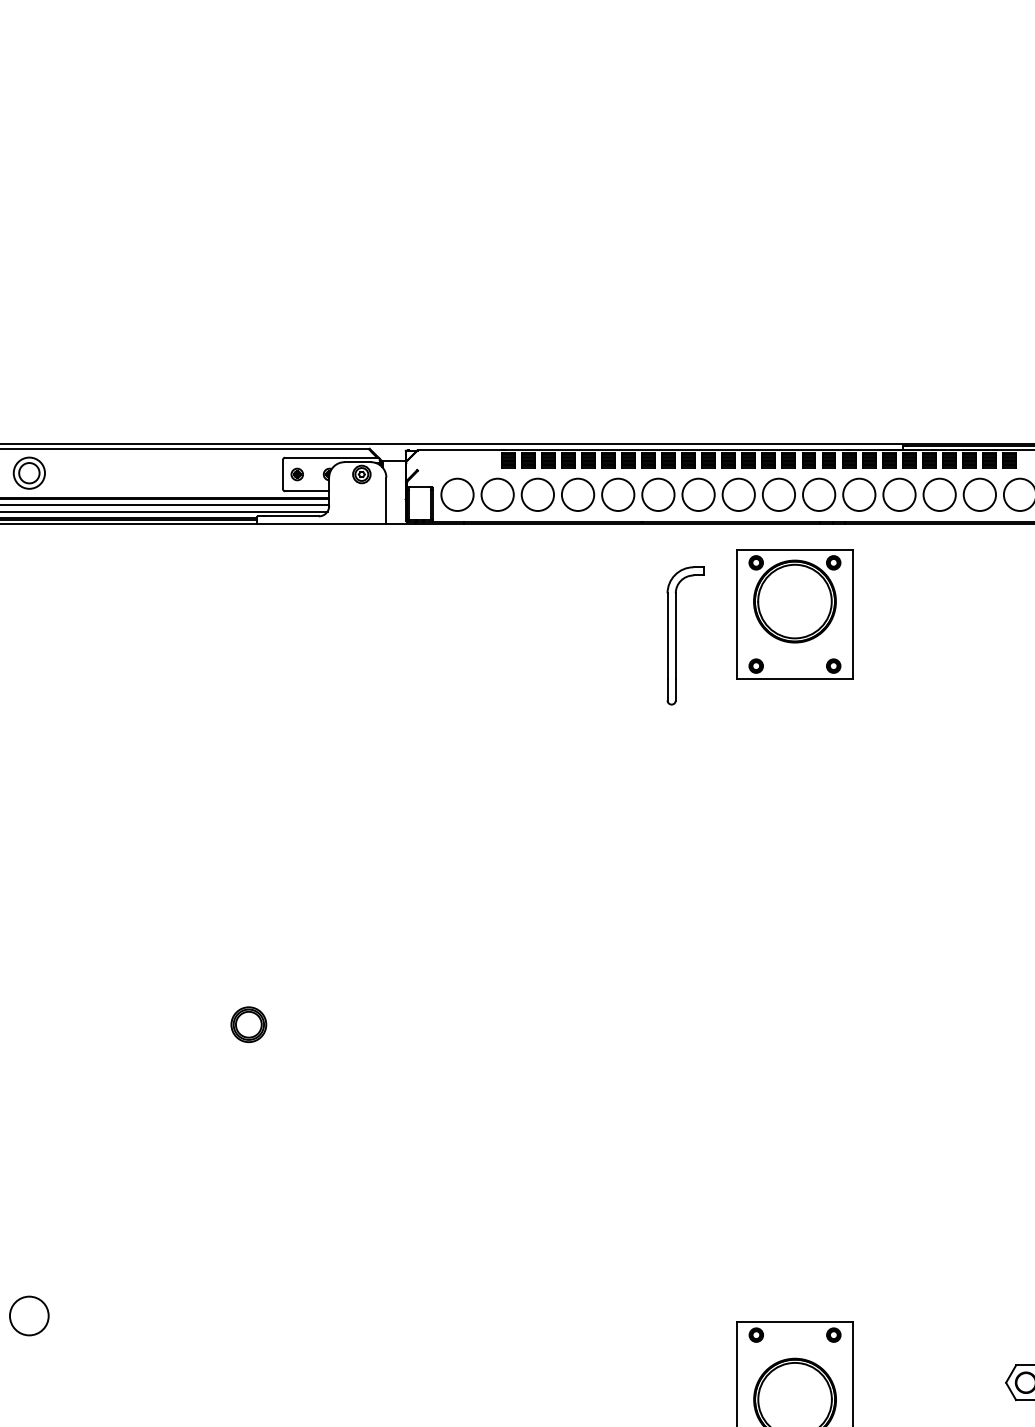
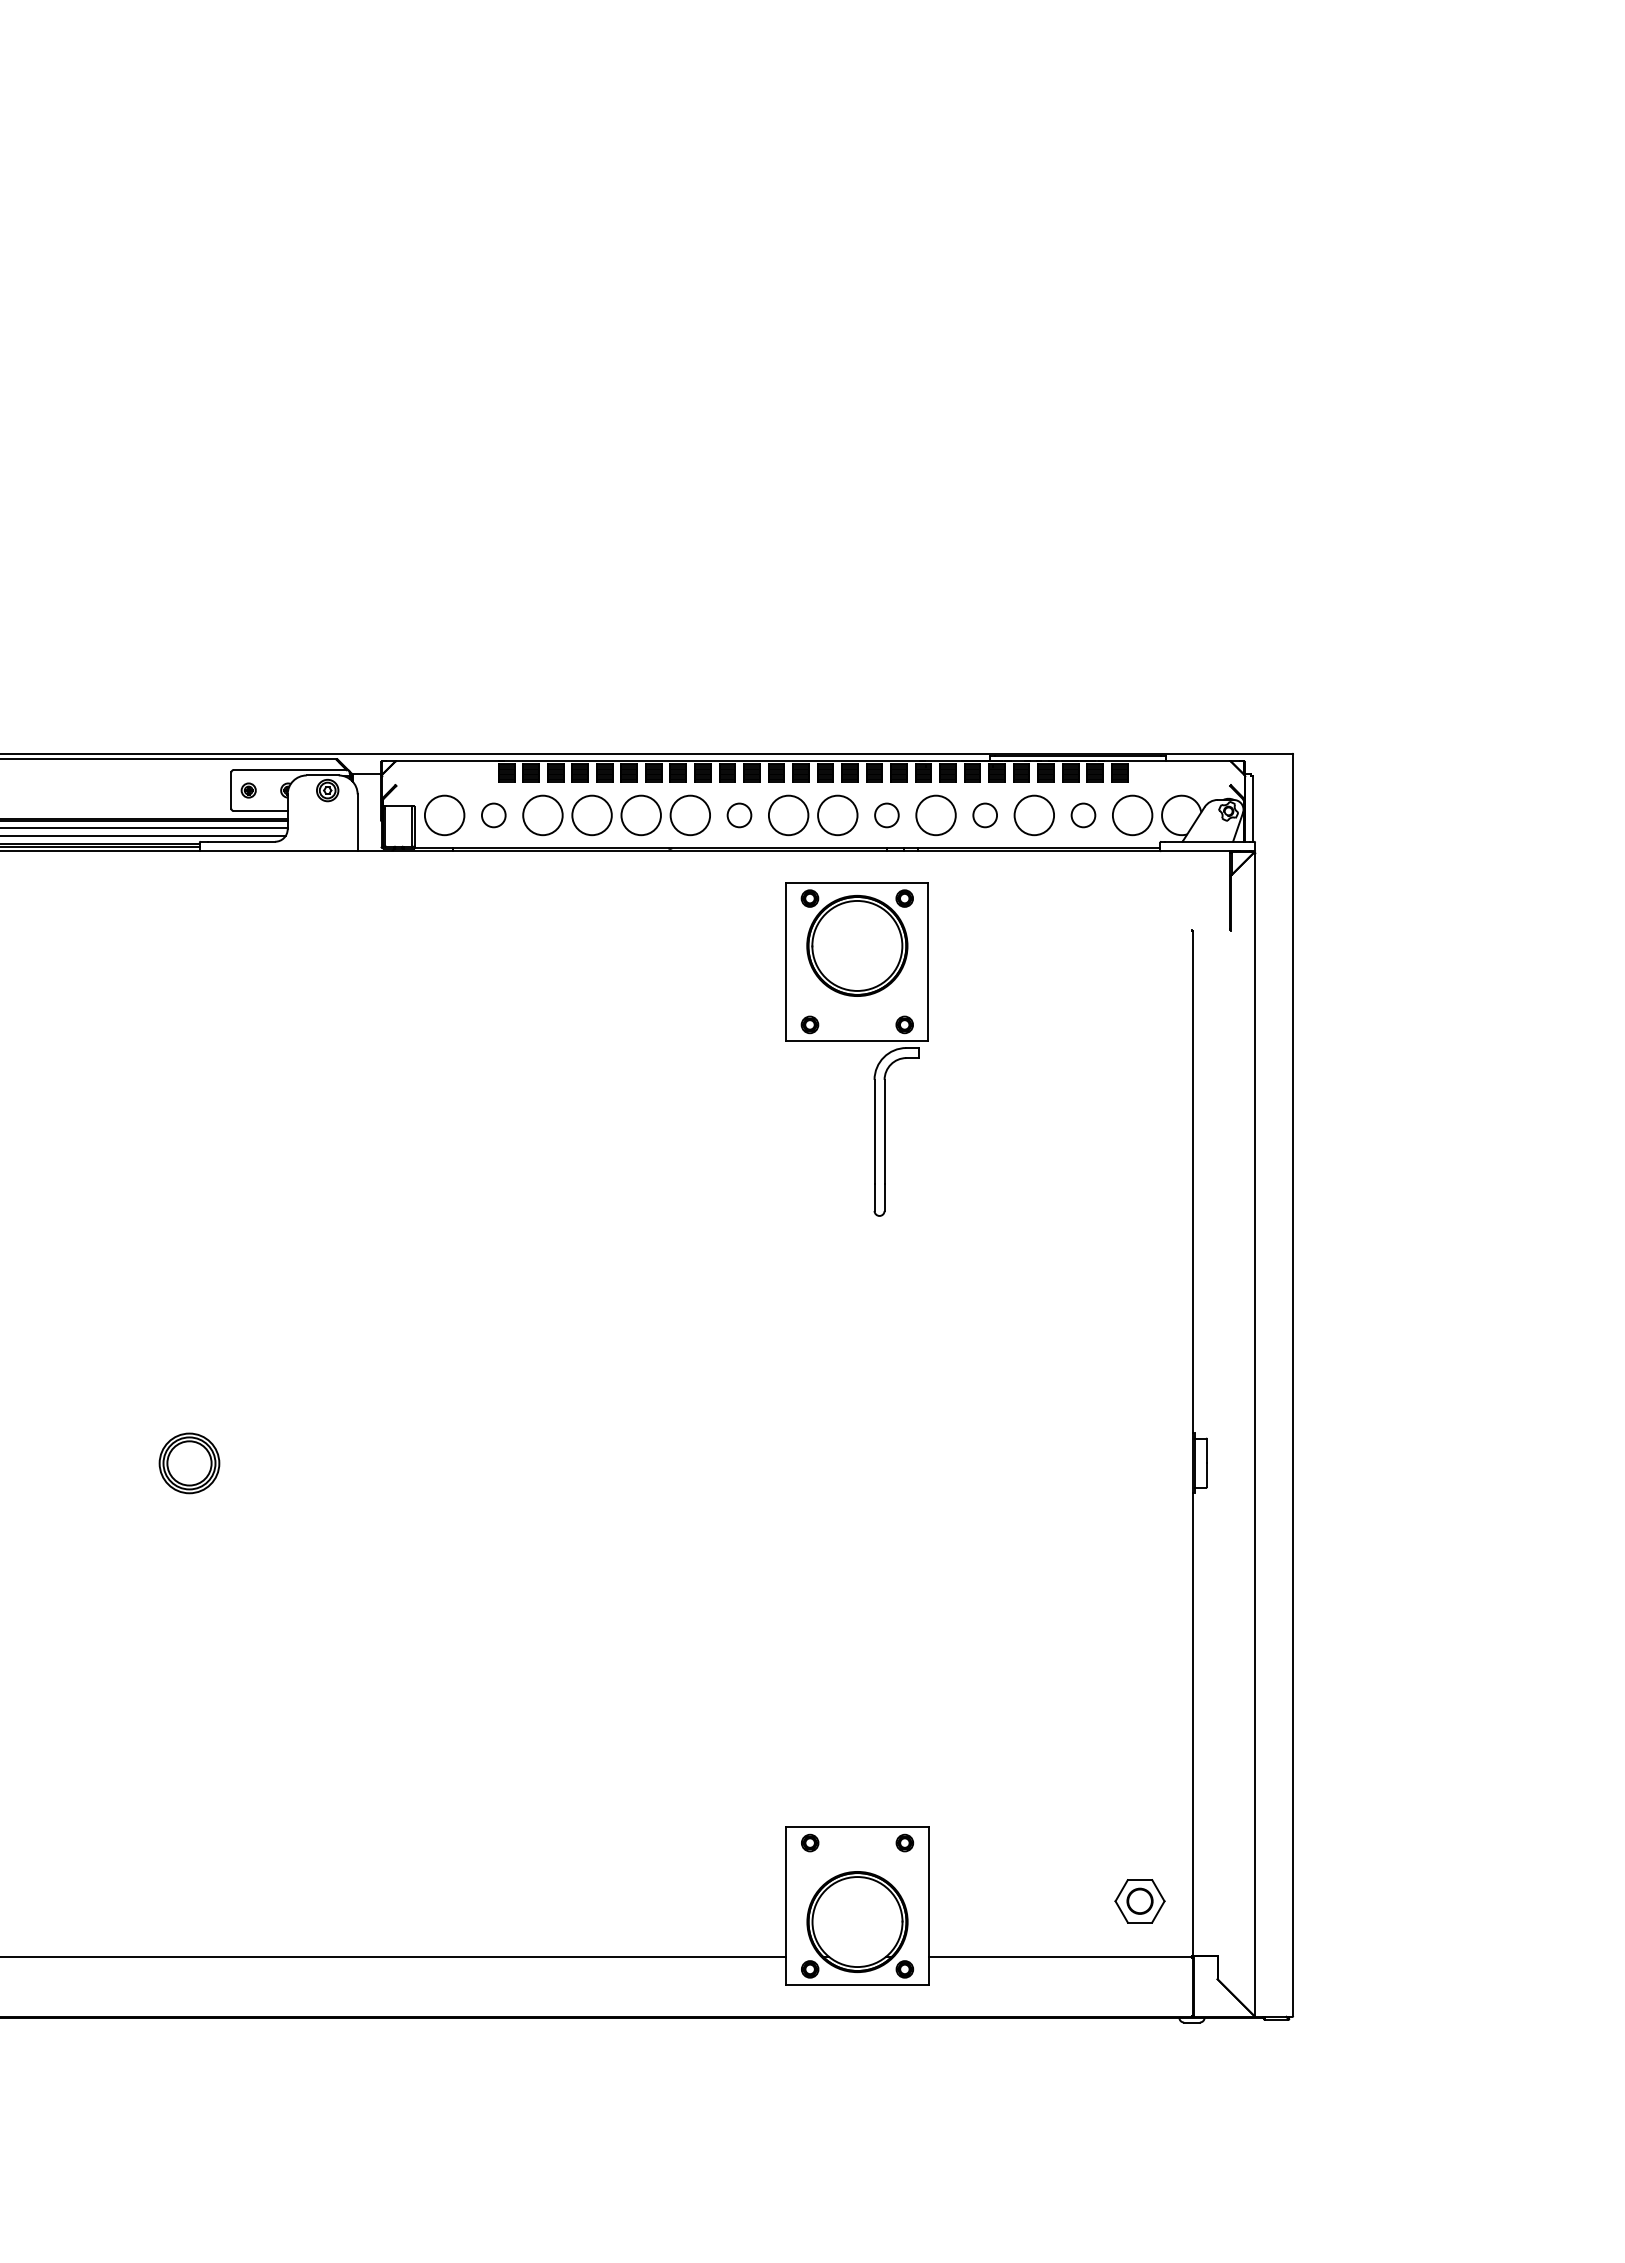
circle: (497, 494) -> (493, 815), size x0.6
circle: (698, 494) -> (739, 815), size x0.6
circle: (818, 494) -> (886, 815), size x0.6
circle: (898, 494) -> (984, 815), size x0.6
circle: (979, 494) -> (1083, 815), size x0.6
part: (676, 635) -> (885, 1131), moved
part: (248, 1024) -> (189, 1463), size x1.4

